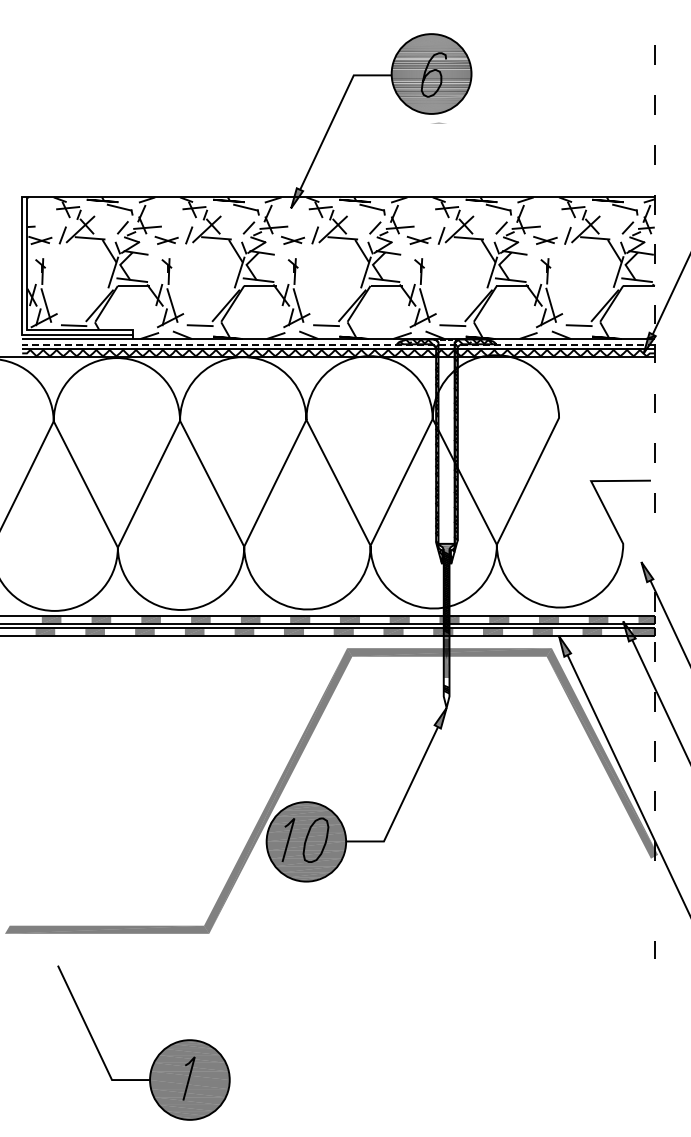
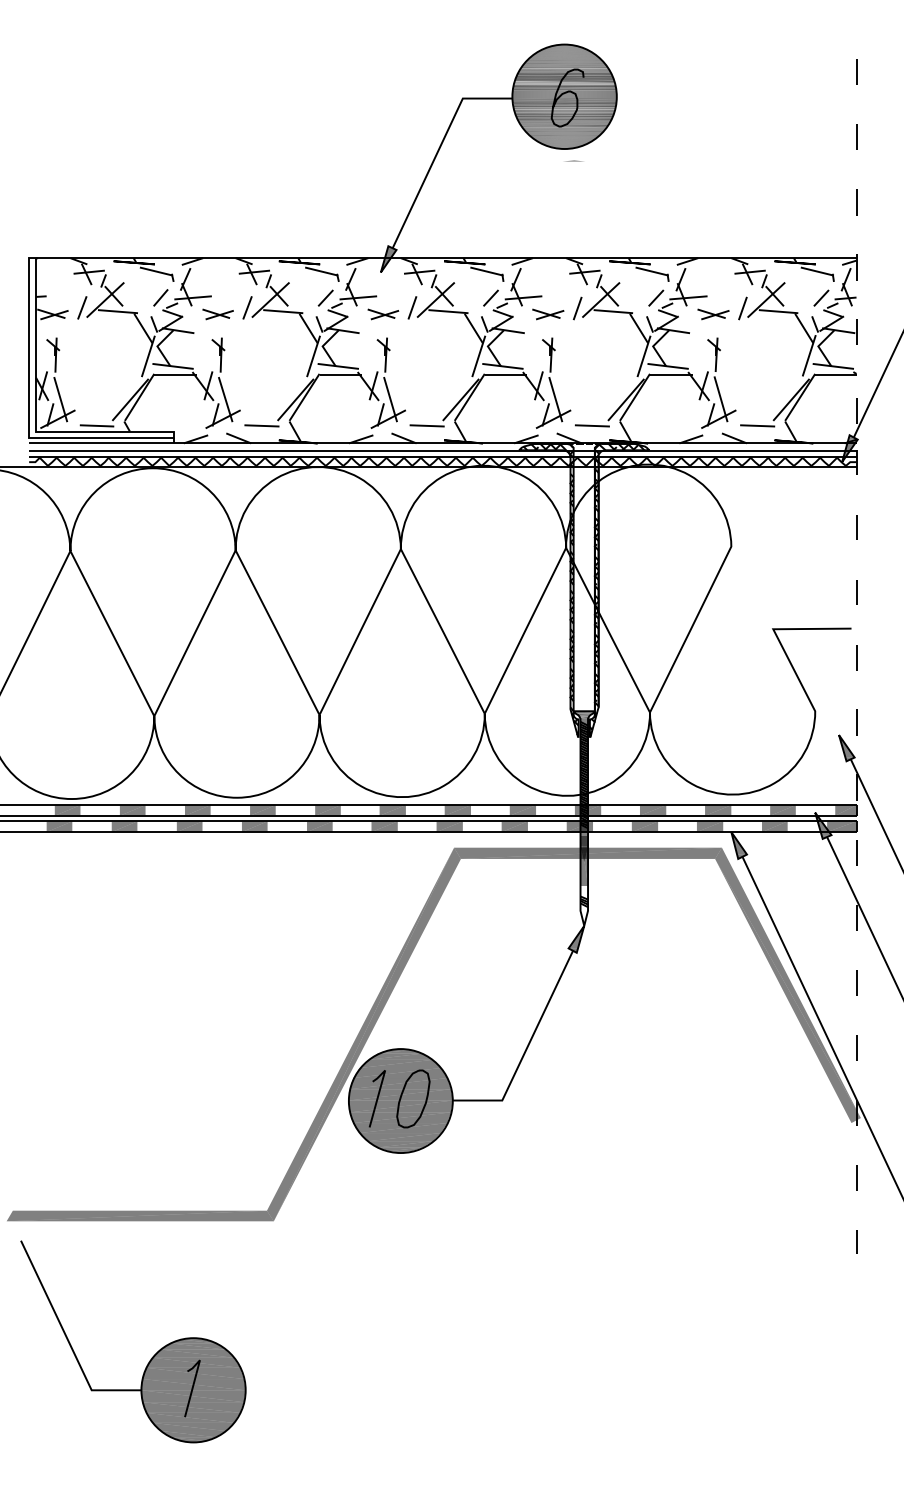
line: (337, 344) -> (441, 450), dashed -> solid
line: (654, 551) -> (856, 721), added
line: (654, 900) -> (856, 1177), added
part: (158, 1053) -> (152, 1355), moved

